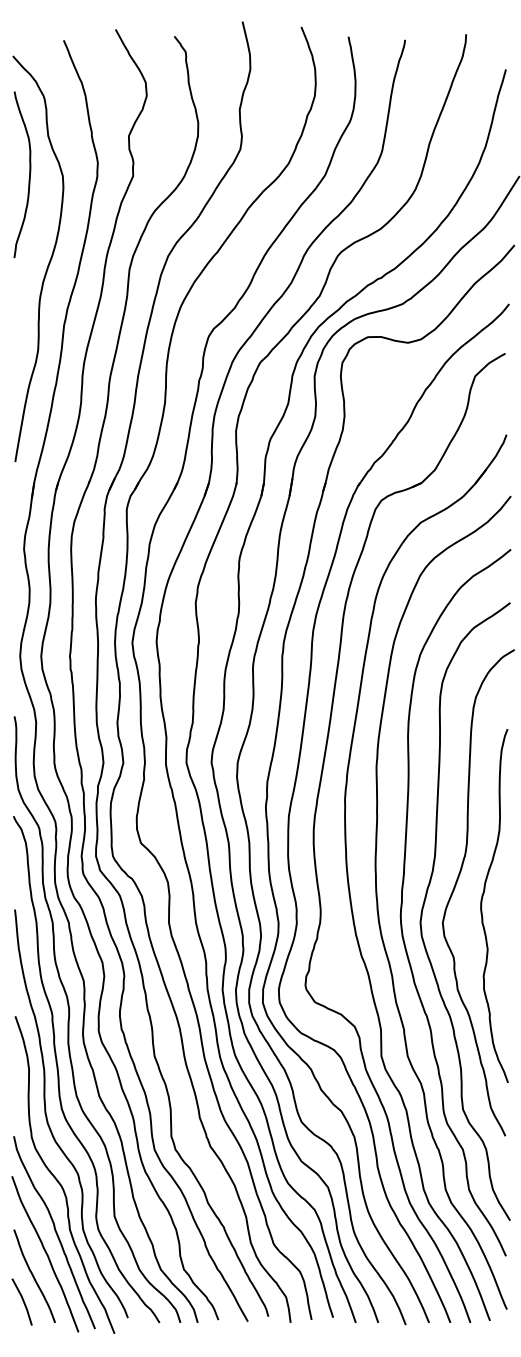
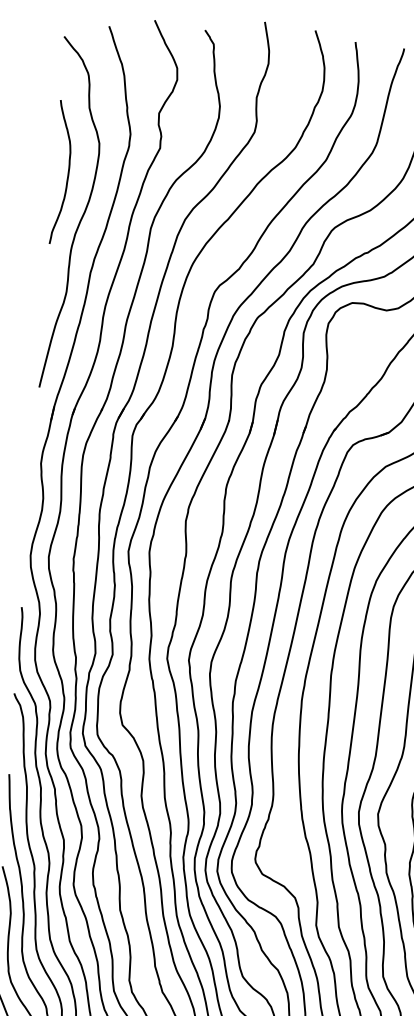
curve: (29, 174) -> (68, 172), moved

